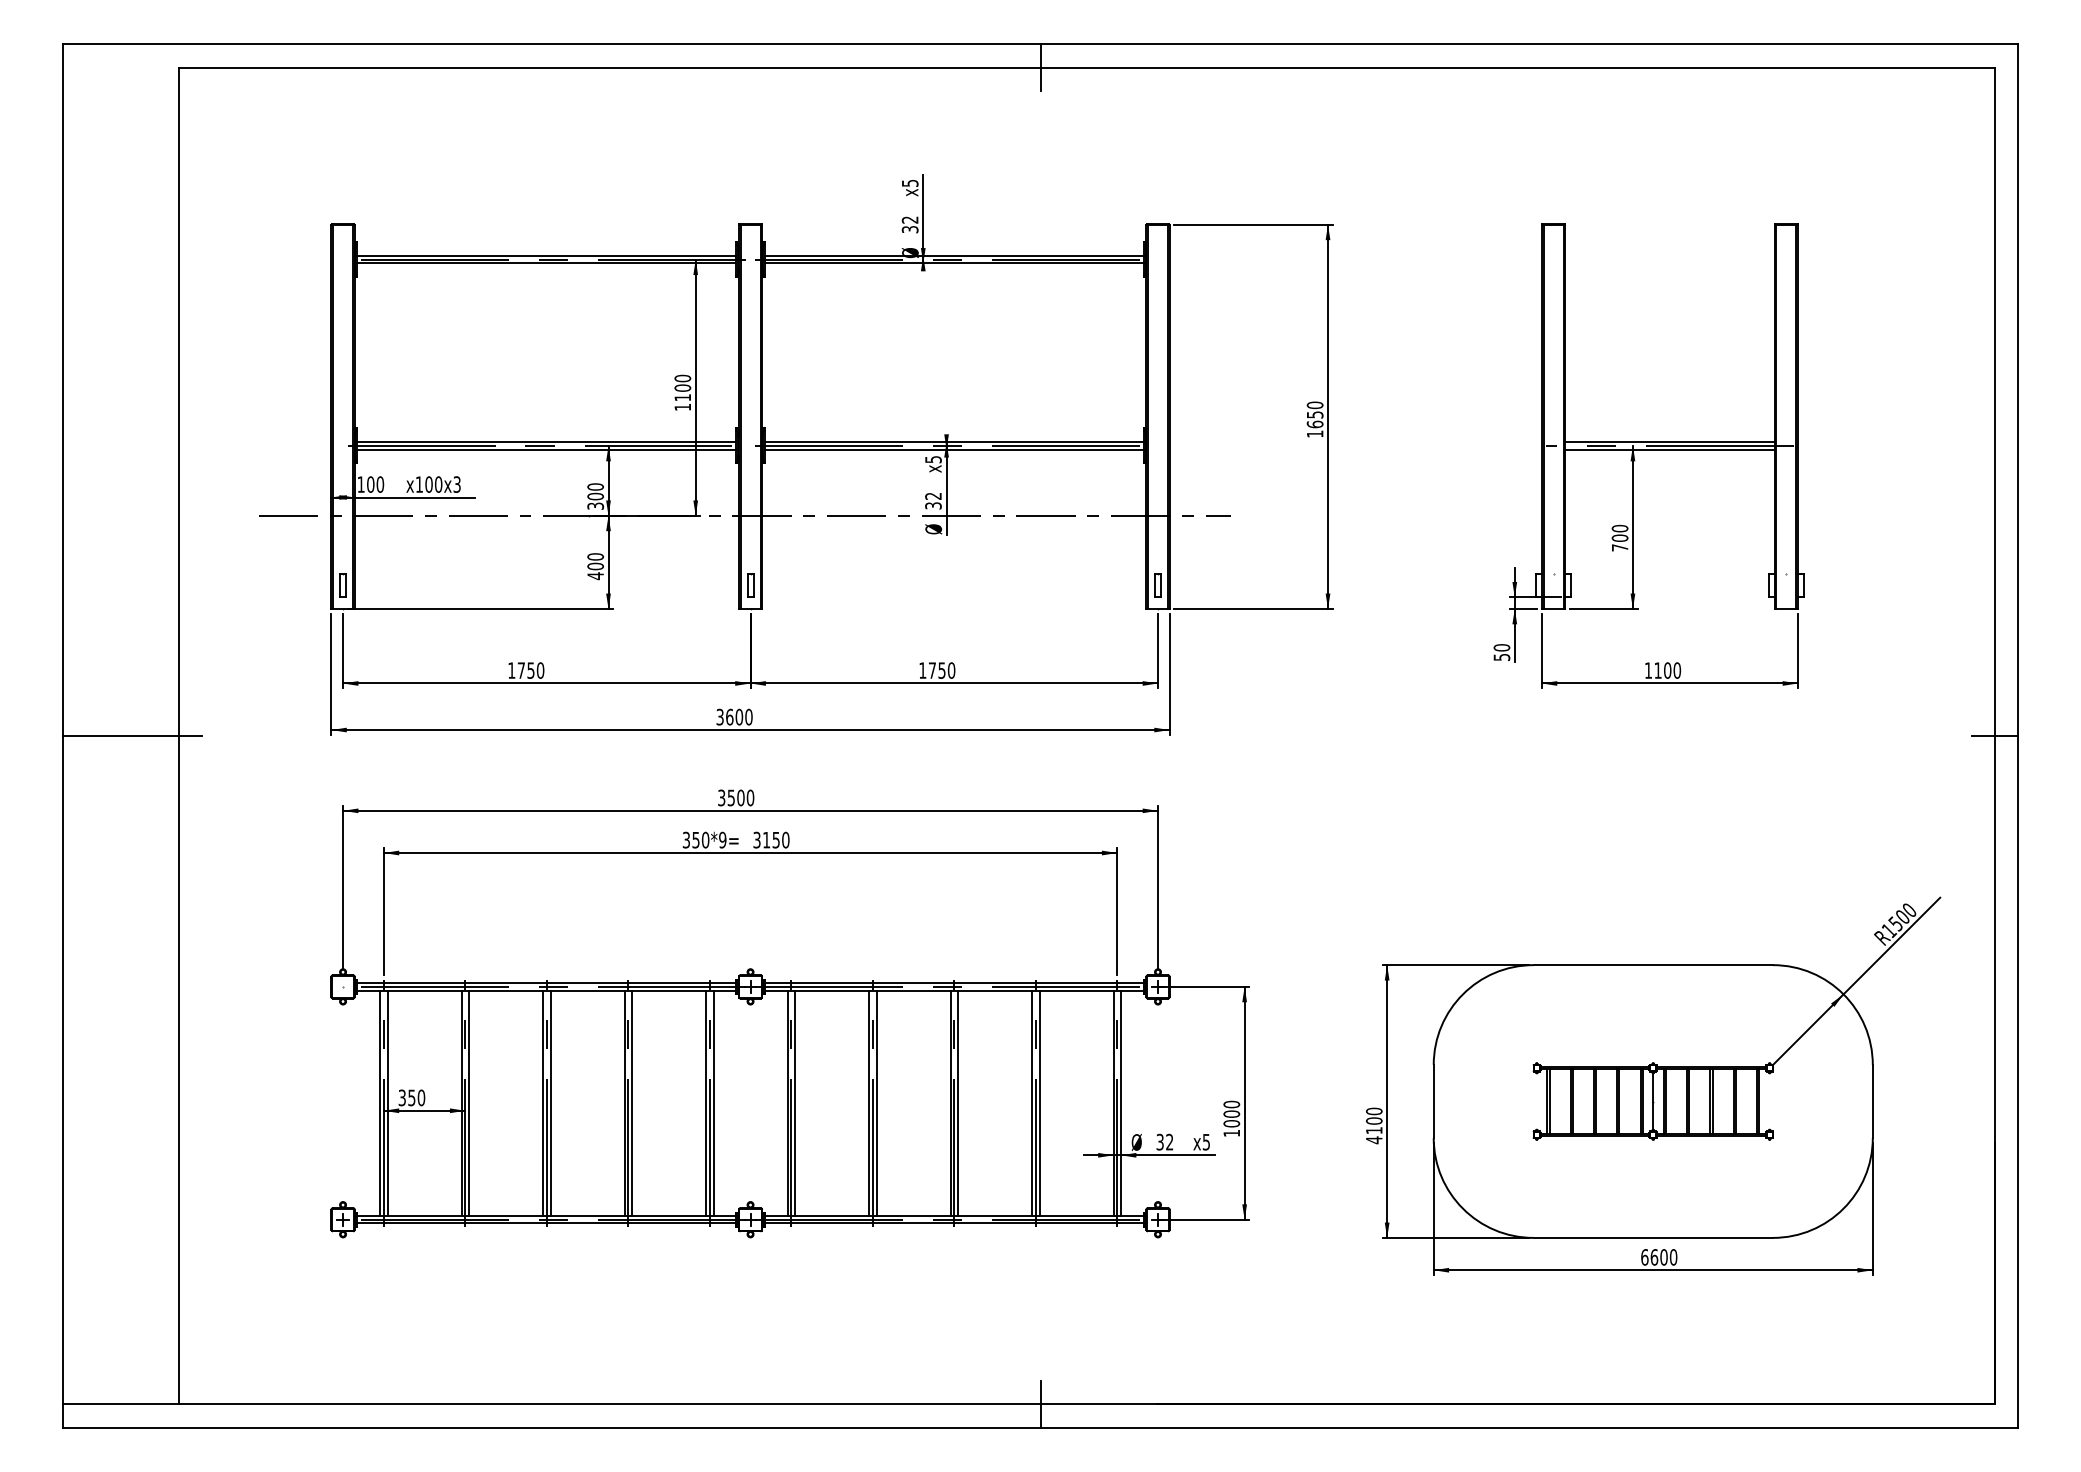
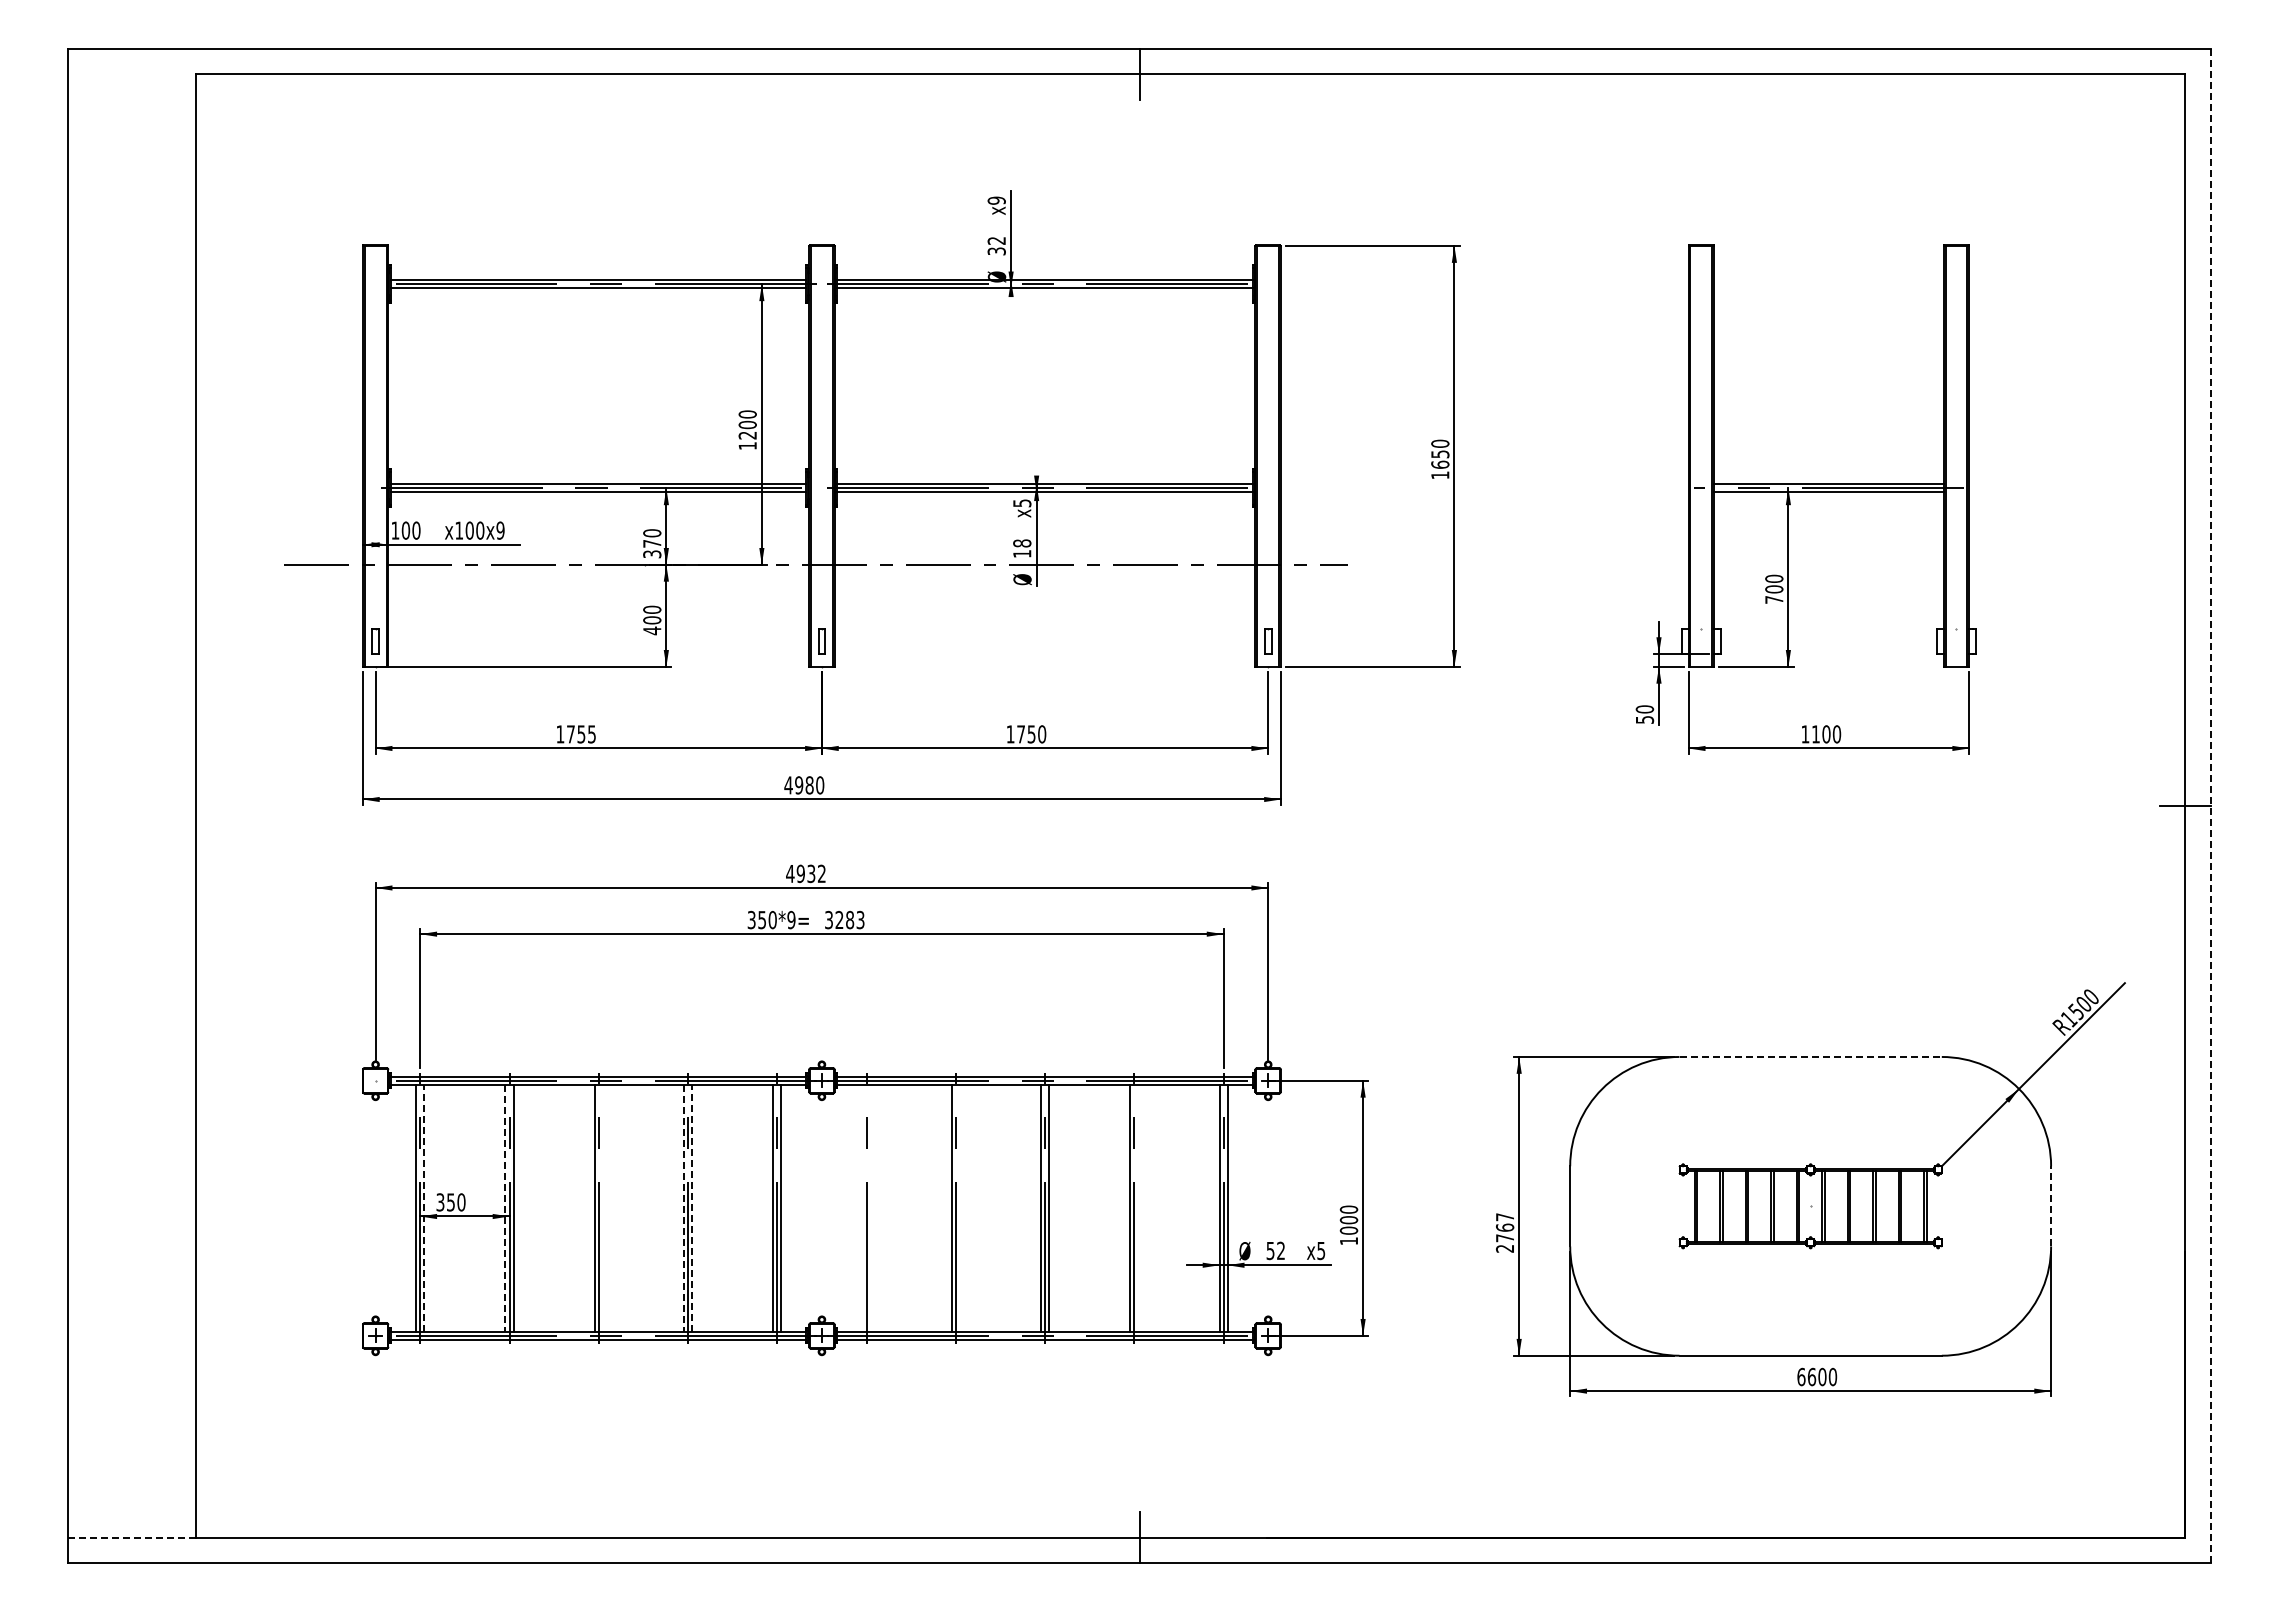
text: (909, 183) -> (996, 200), x5 -> x9
text: (682, 397) -> (747, 435), 1100 -> 1200
text: (457, 484) -> (500, 530), x100x3 -> x100x9
text: (595, 496) -> (652, 543), 300 -> 370
text: (933, 500) -> (1022, 548), 32 -> 18
text: (540, 670) -> (591, 734), 1750 -> 1755
text: (729, 717) -> (798, 785), 3600 -> 4980
line: (132, 736) -> (144, 806), removed
line: (2018, 736) -> (2210, 806), solid -> dashed
text: (735, 797) -> (805, 873), 3500 -> 4932
text: (775, 839) -> (849, 919), 3150 -> 3283
line: (1654, 964) -> (1811, 1056), solid -> dashed
line: (1873, 1100) -> (2051, 1205), solid -> dashed
line: (1653, 1101) -> (1810, 1206), removed
line: (387, 1102) -> (424, 1207), solid -> dashed
line: (550, 1102) -> (602, 1207), removed
line: (632, 1102) -> (692, 1207), solid -> dashed
line: (787, 1102) -> (862, 1207), removed
line: (794, 1102) -> (870, 1207), removed
line: (876, 1102) -> (959, 1207), removed
line: (1039, 1102) -> (1138, 1207), removed
line: (461, 1103) -> (505, 1208), solid -> dashed
line: (624, 1103) -> (683, 1208), solid -> dashed
text: (1373, 1126) -> (1504, 1233), 4100 -> 2767
text: (1160, 1141) -> (1270, 1250), 32 -> 52
line: (121, 1403) -> (132, 1537), solid -> dashed

